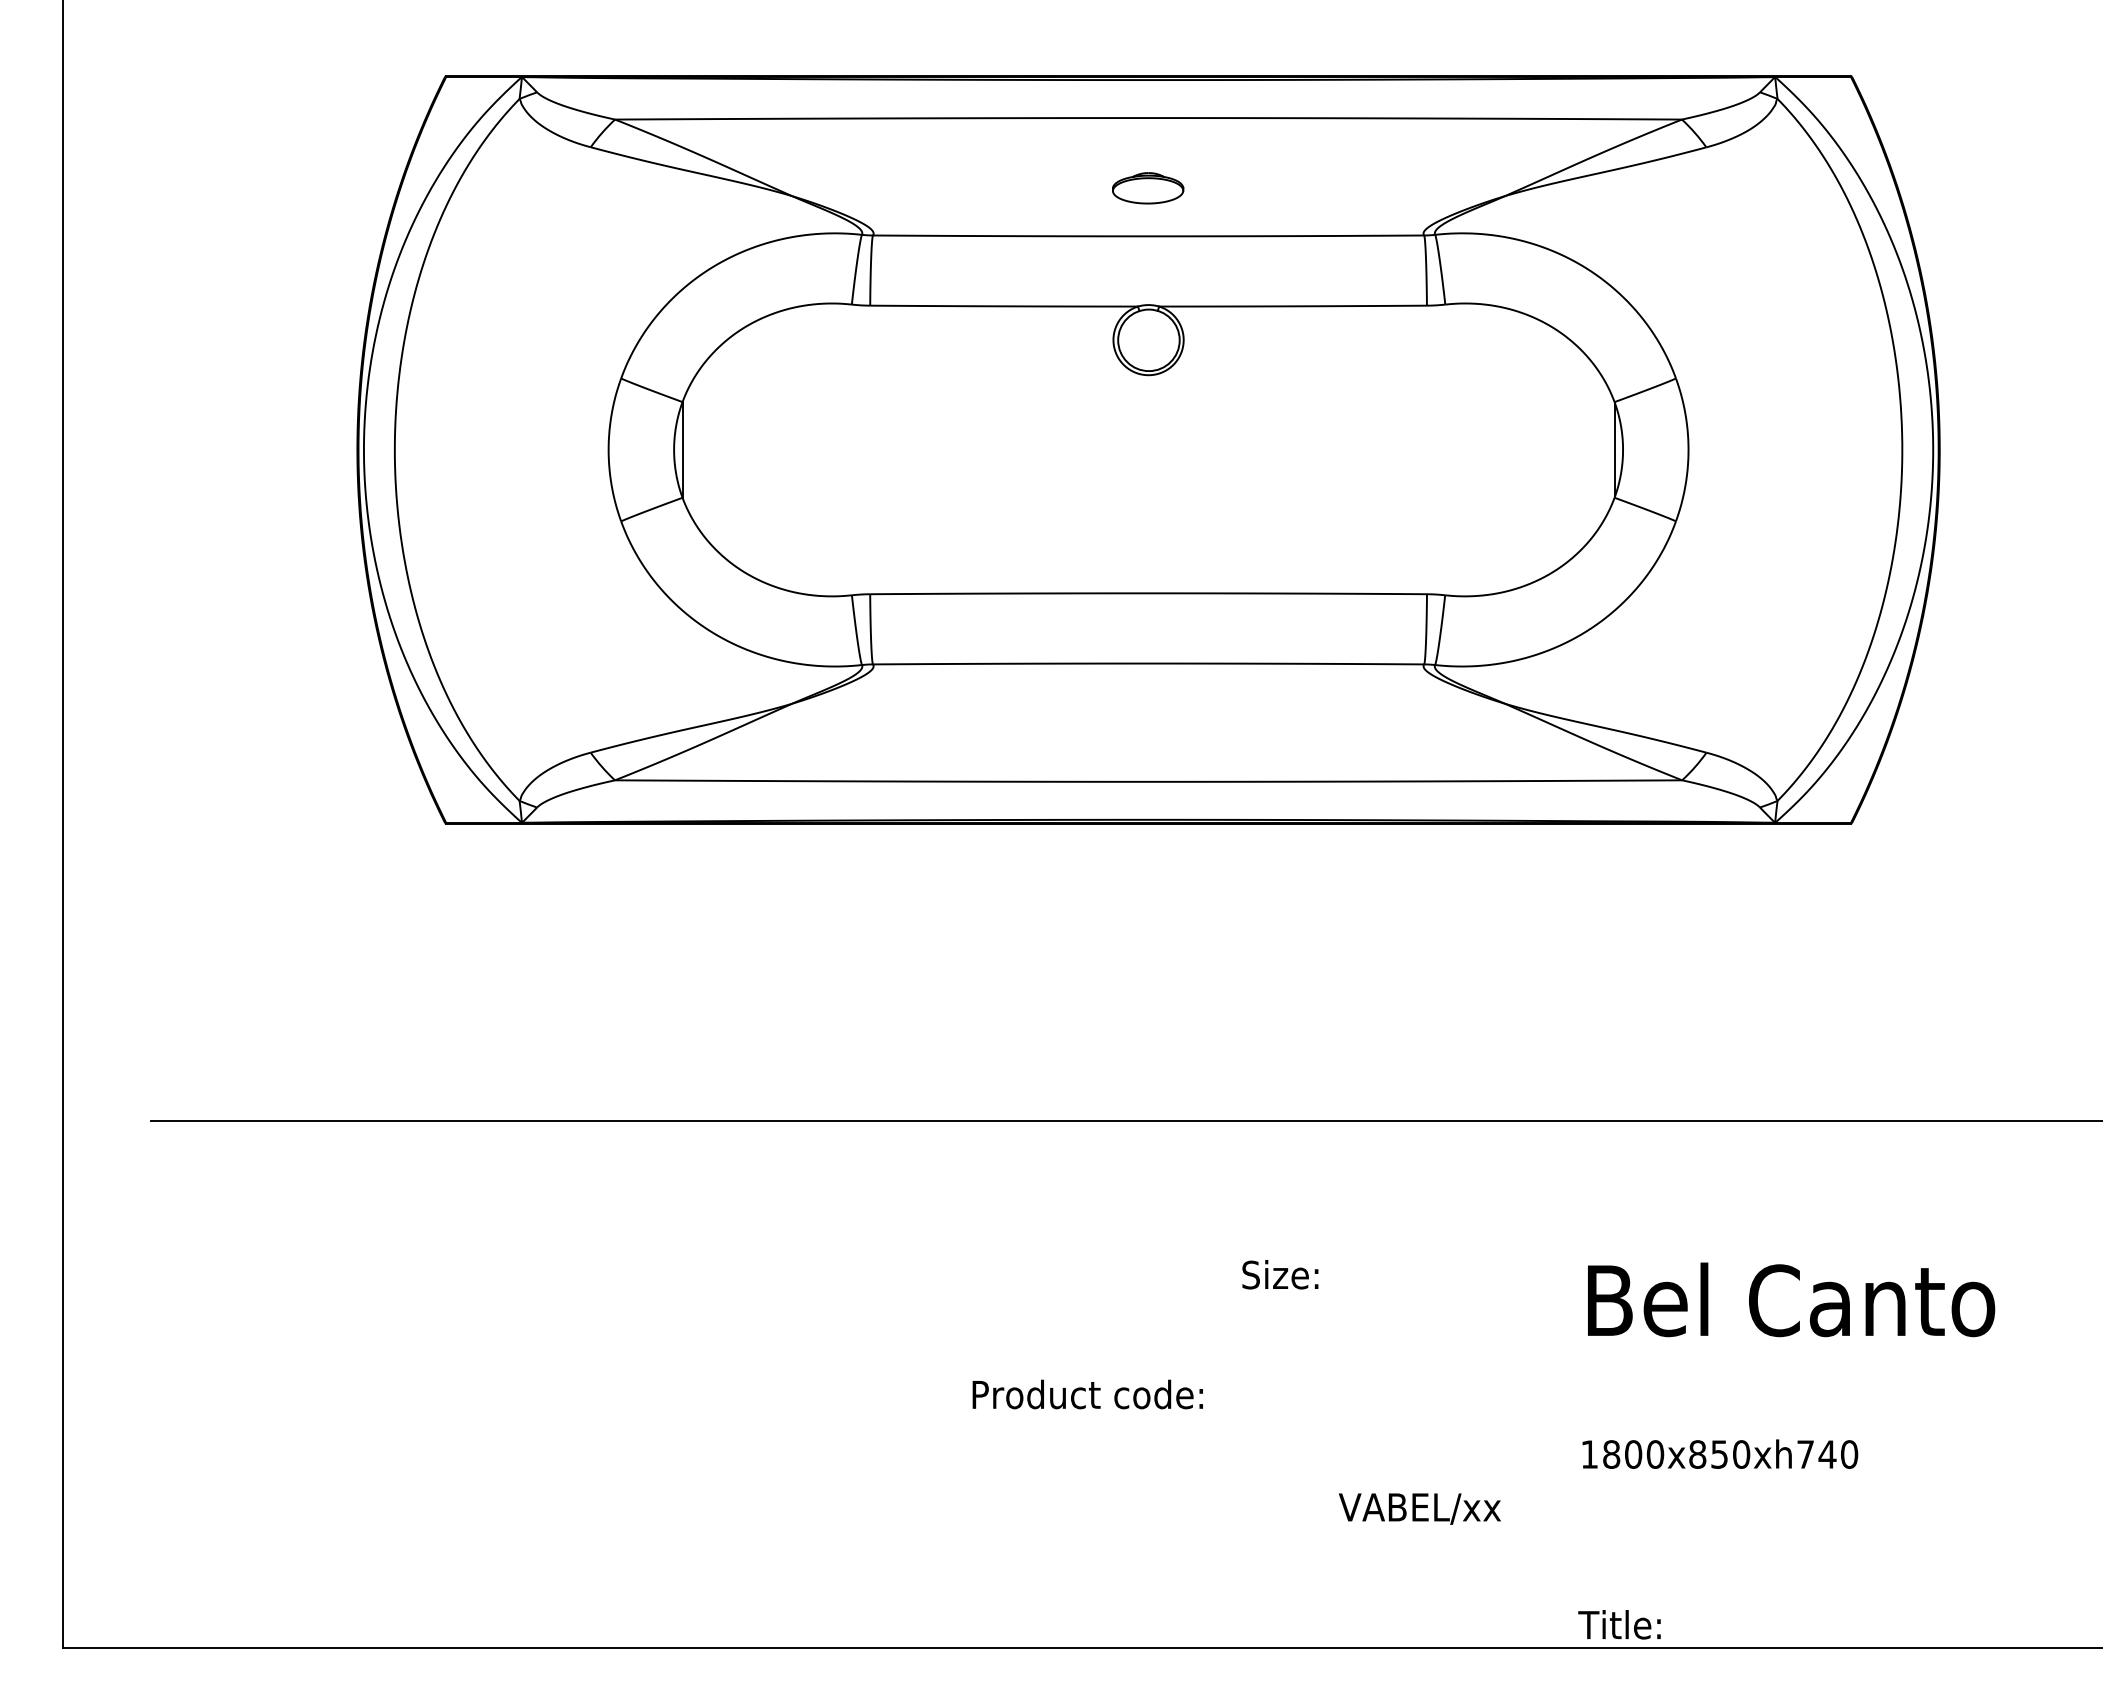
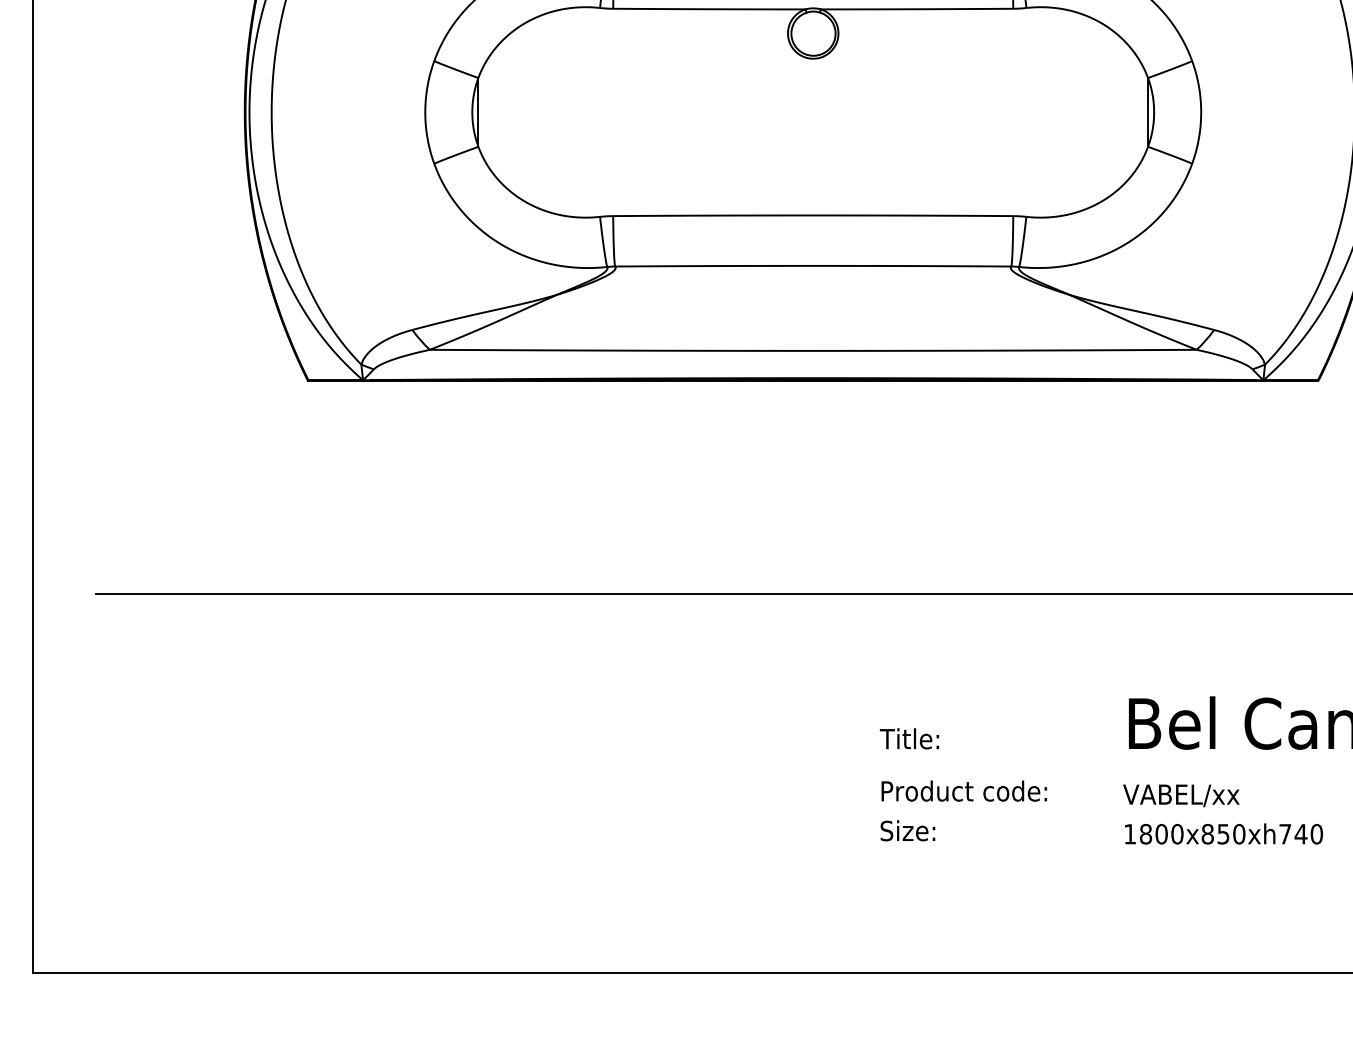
text: (1280, 1274) -> (908, 830), moved
text: (1087, 1394) -> (964, 791), moved
text: (1419, 1508) -> (1181, 795), moved
text: (1619, 1624) -> (909, 738), moved

